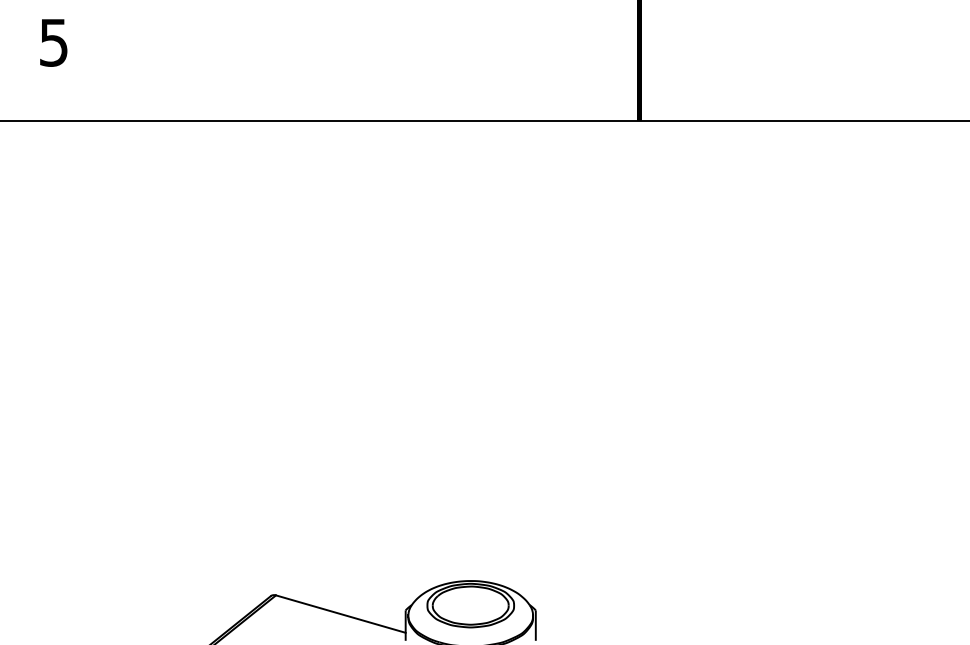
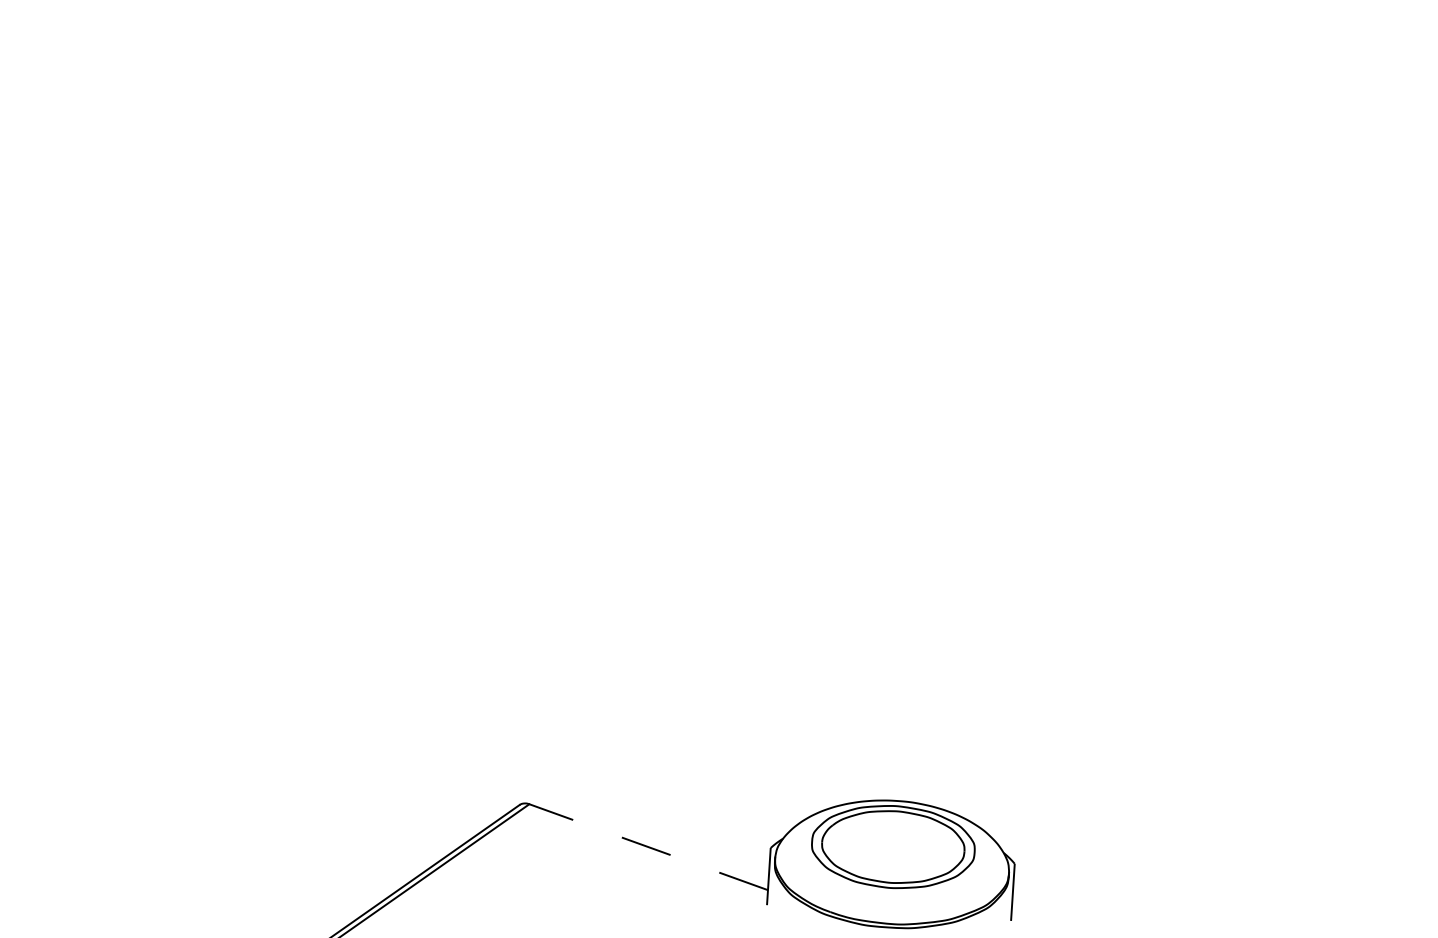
line: (340, 613) -> (648, 846), solid -> dashed

